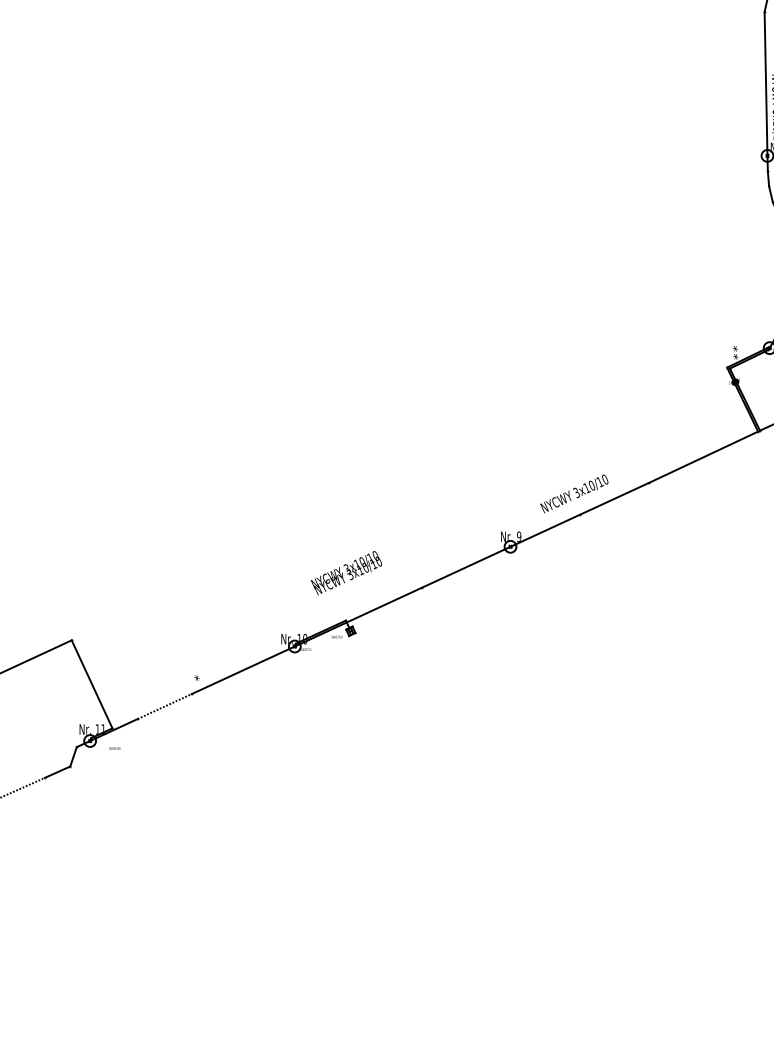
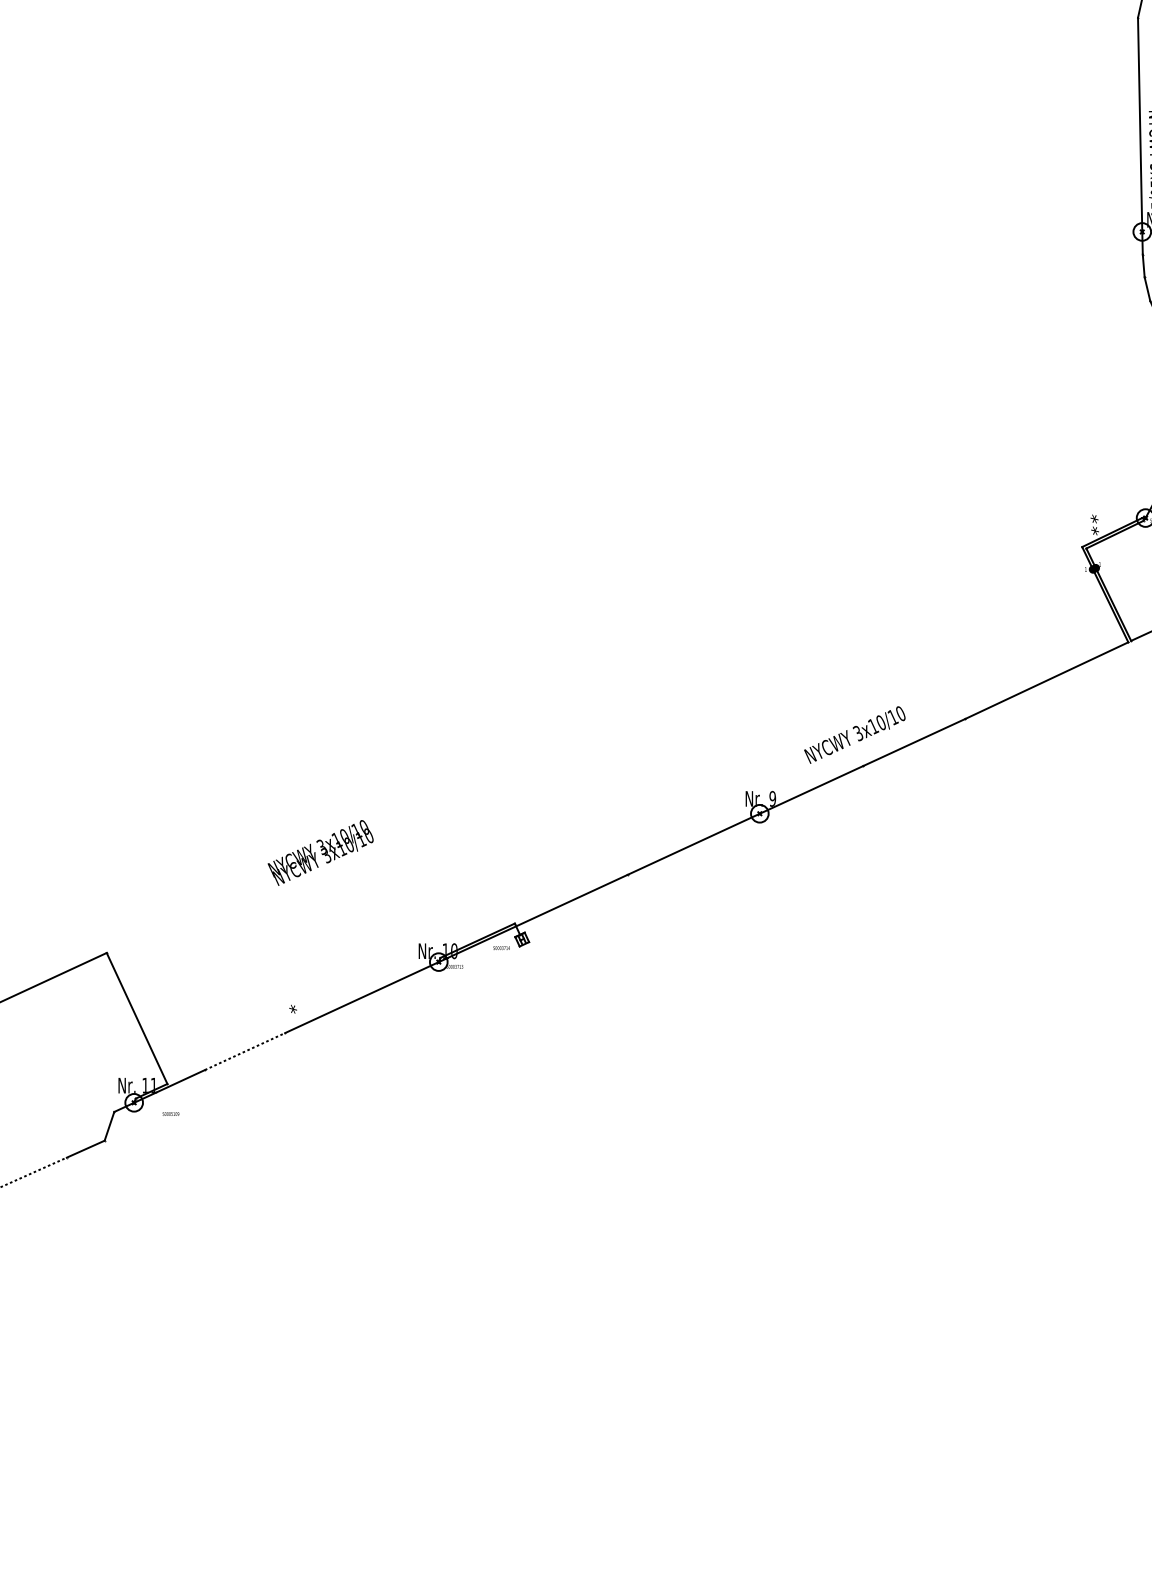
text: (346, 573) -> (320, 853), moved

